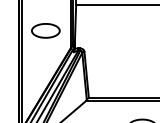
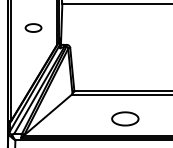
part: (45, 30) -> (33, 27), size x0.6

